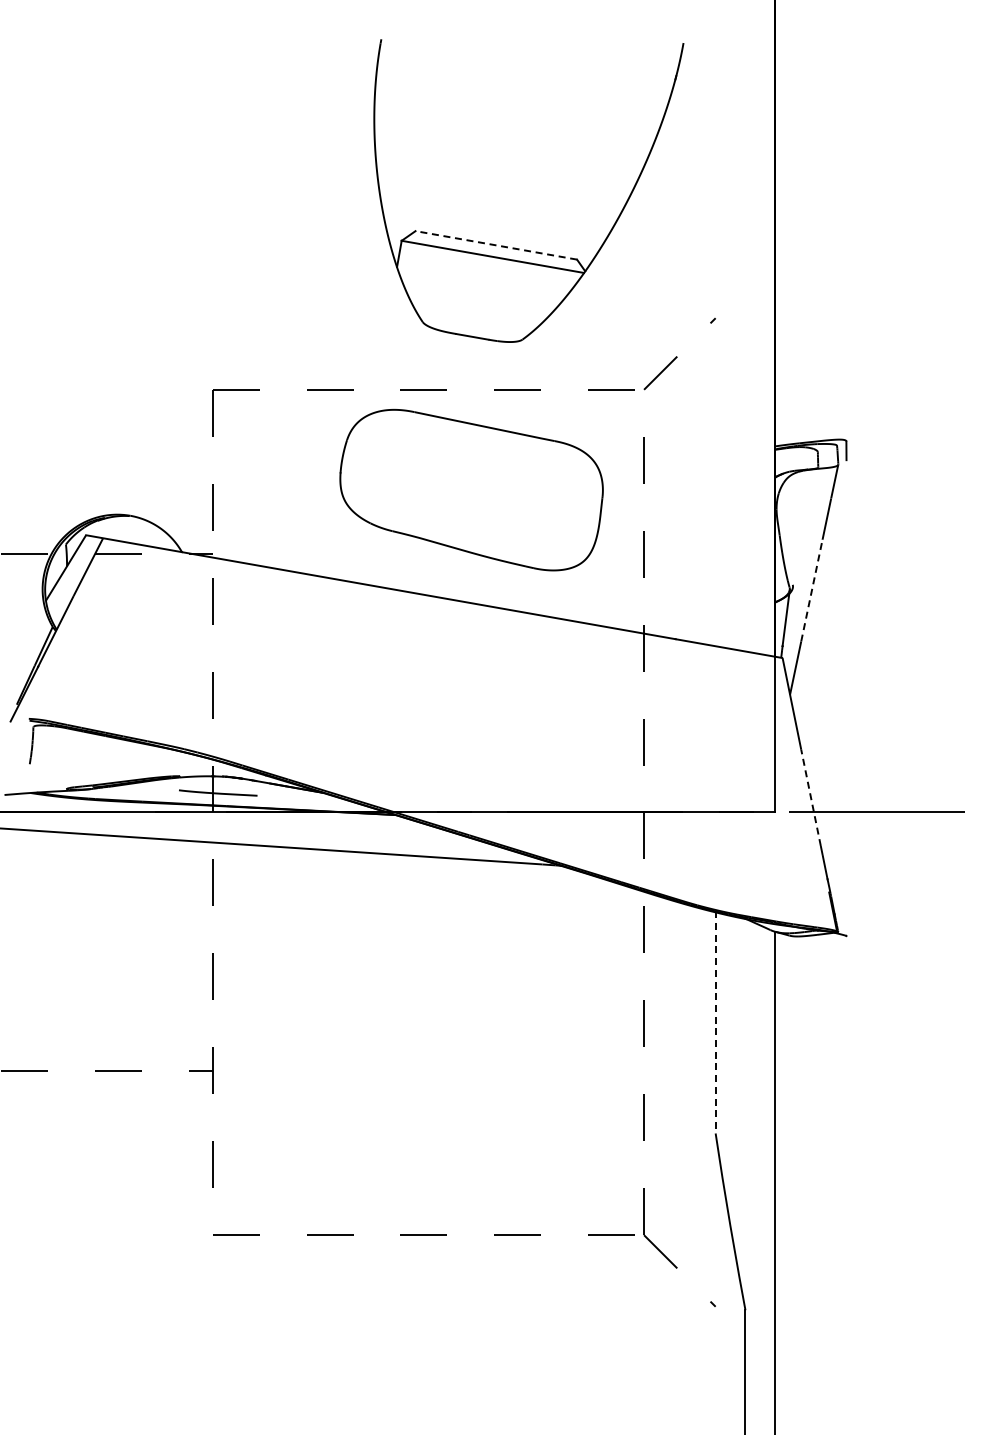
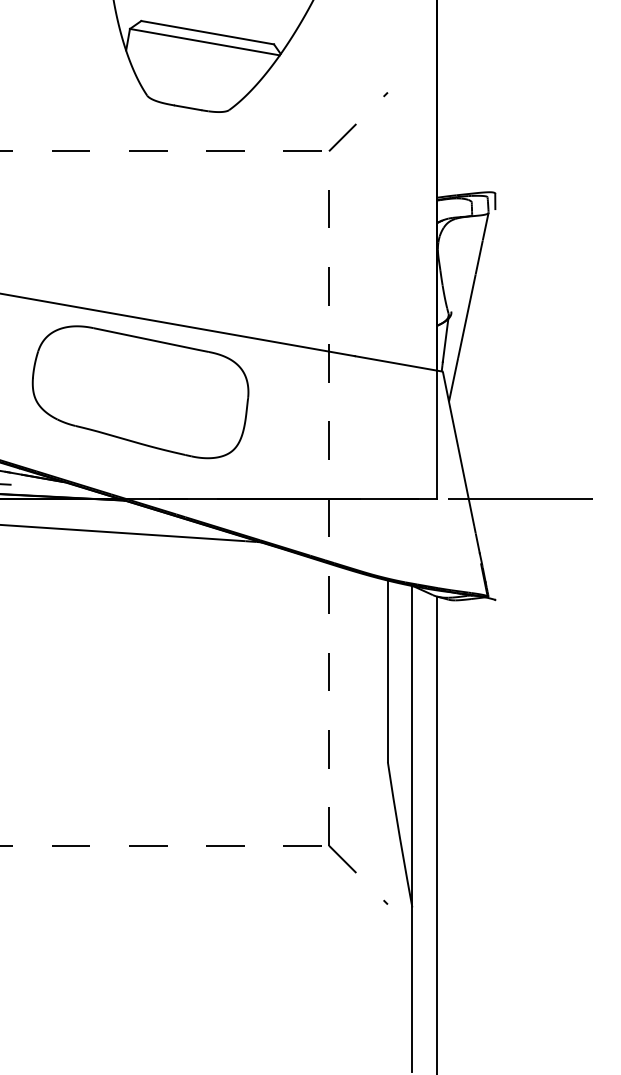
line: (495, 245) -> (207, 32), dashed -> solid
part: (471, 489) -> (140, 391), moved
line: (811, 590) -> (466, 316), dashed -> solid
line: (810, 797) -> (465, 486), dashed -> solid
line: (715, 1022) -> (387, 671), dashed -> solid
line: (745, 1112) -> (412, 744), added

